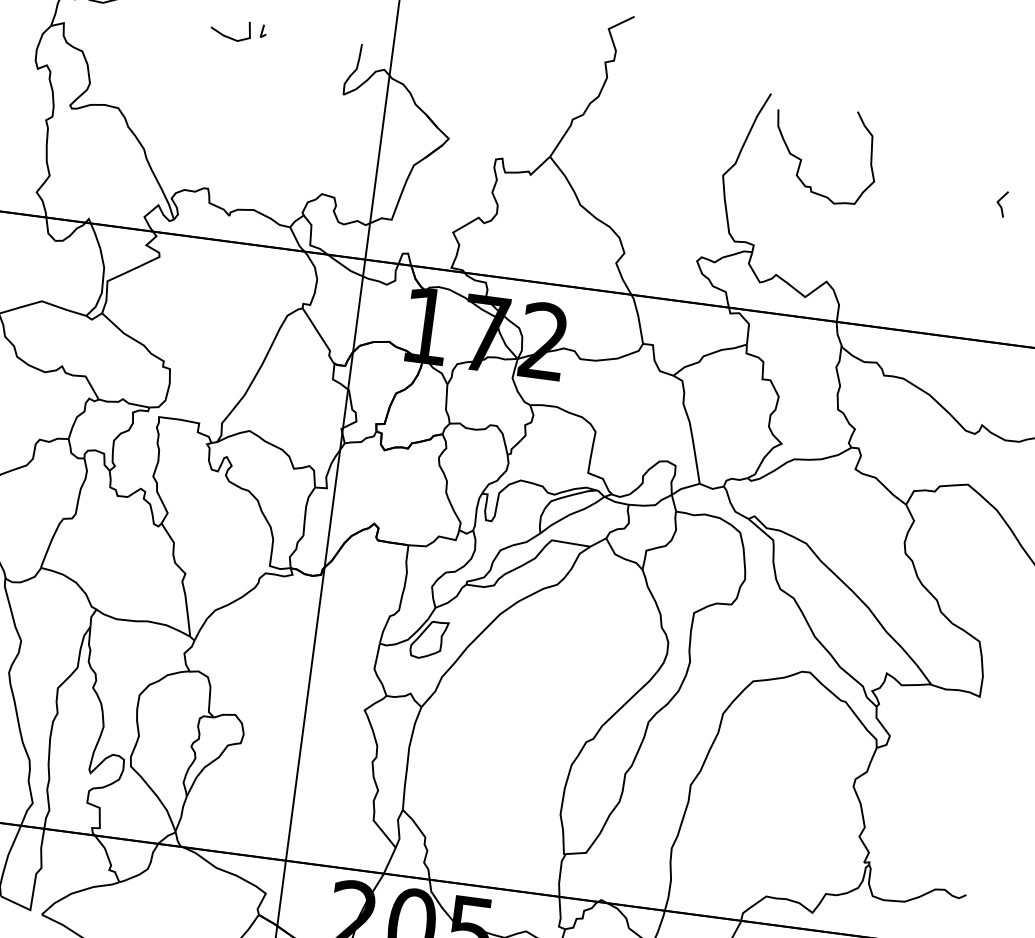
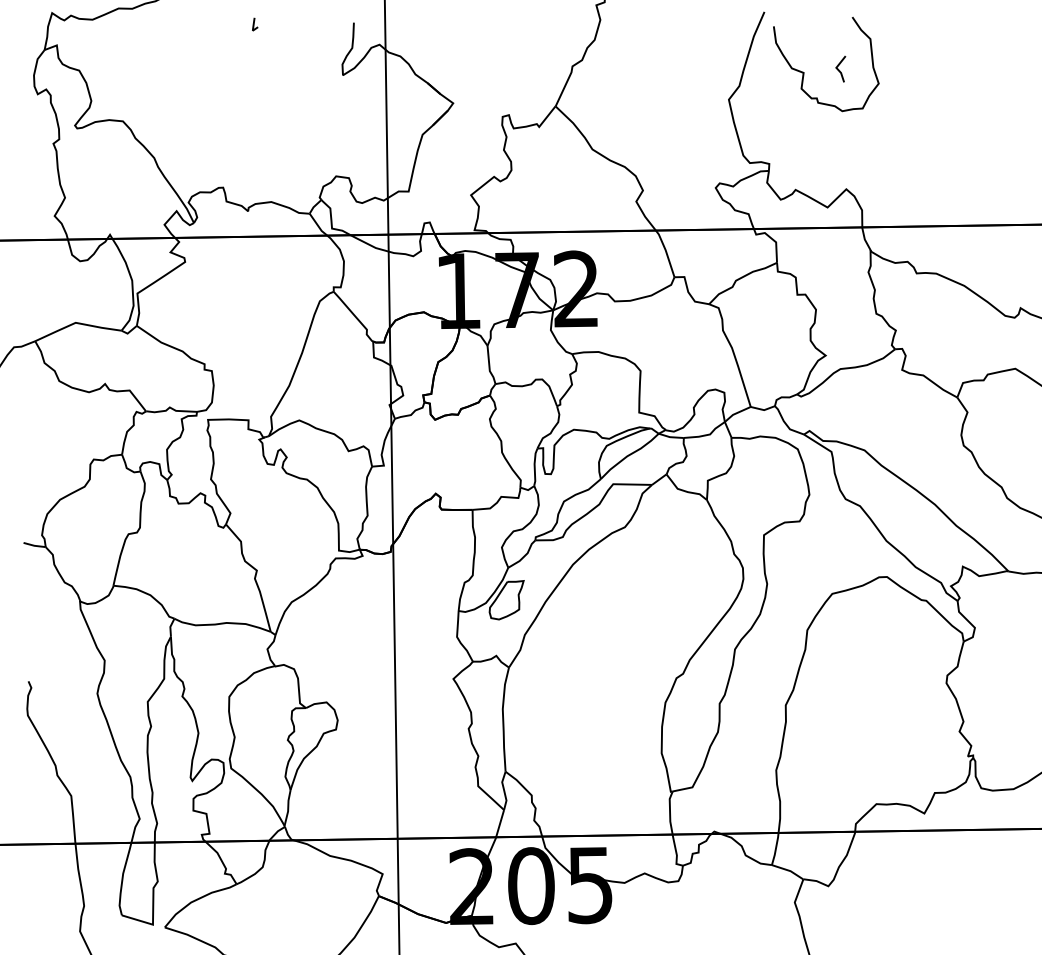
line: (228, 36) -> (221, 34), removed
line: (1000, 204) -> (839, 69), moved

